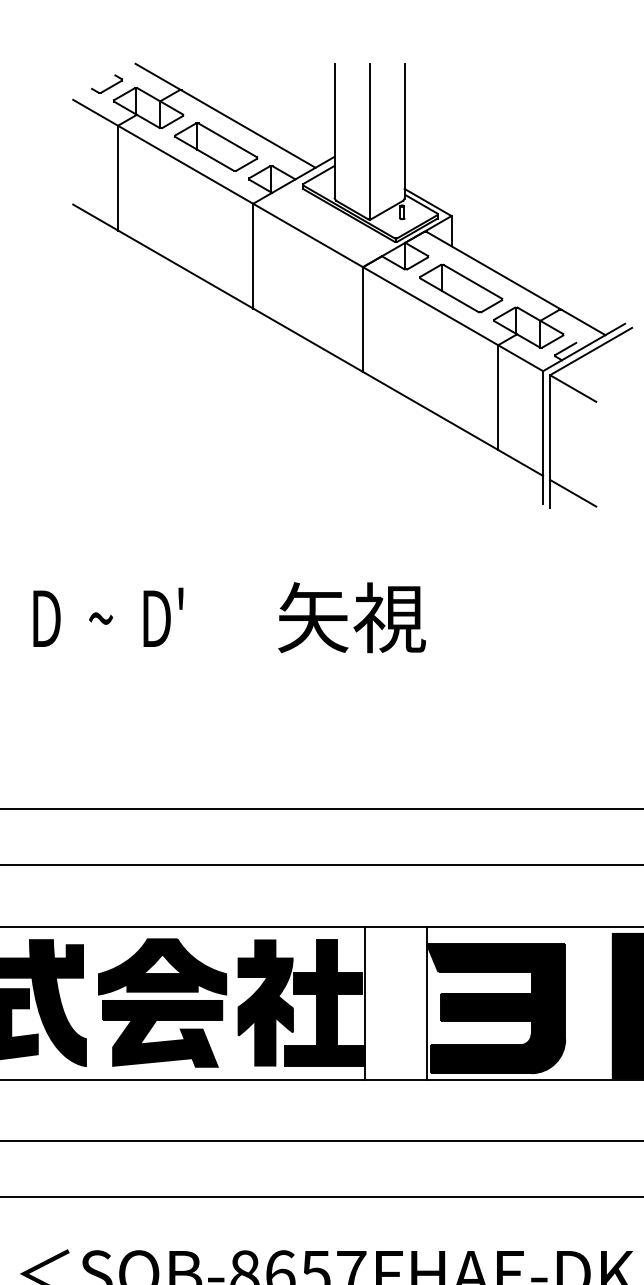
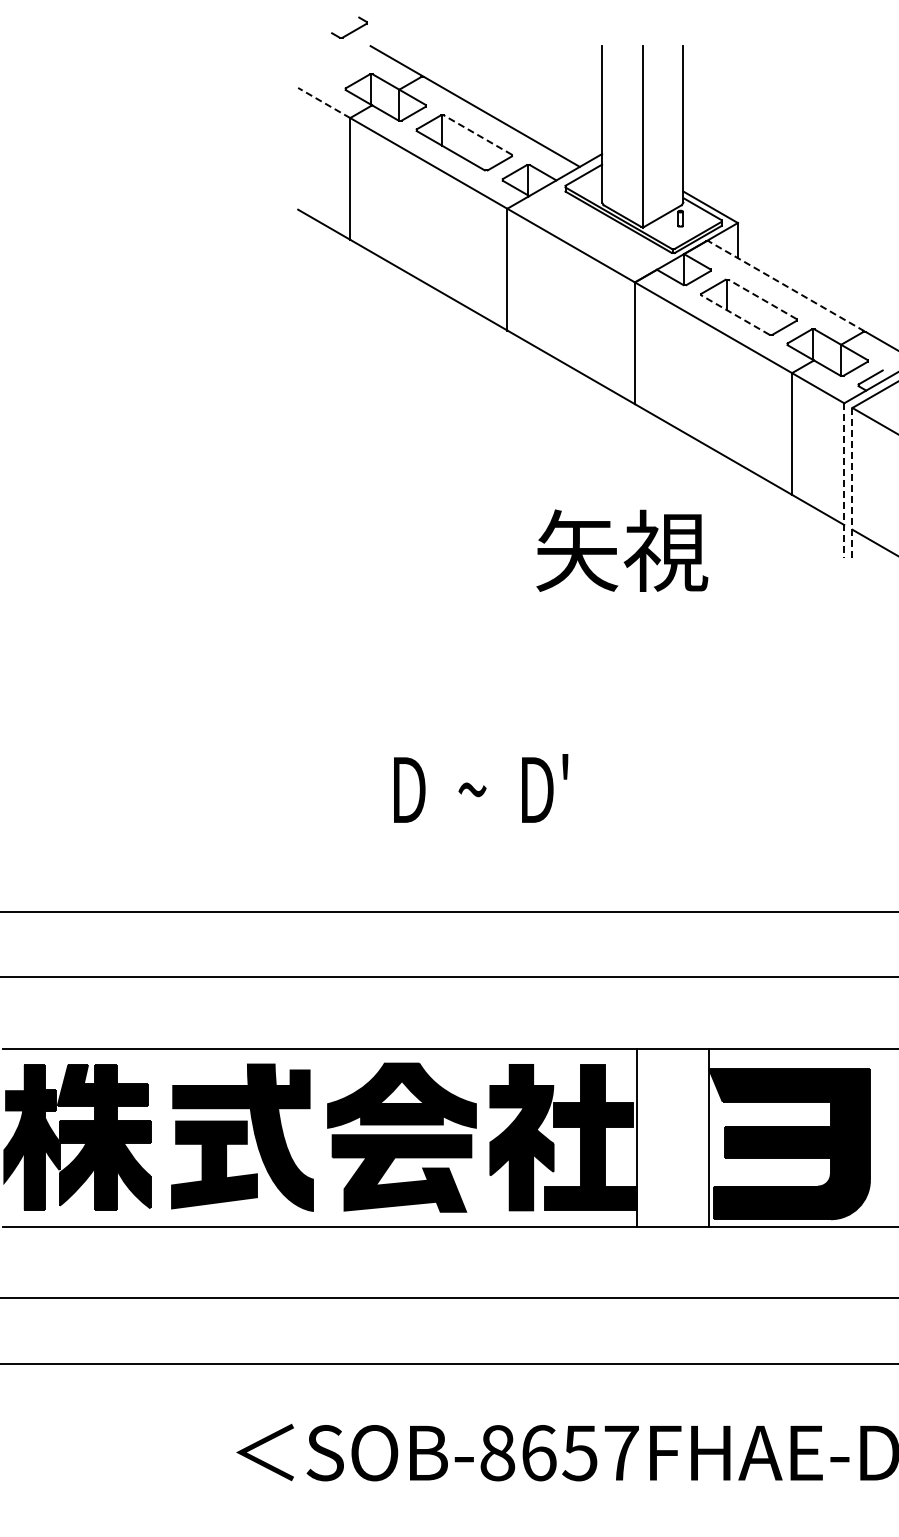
part: (107, 83) -> (349, 27), moved
line: (95, 112) -> (323, 102), solid -> dashed
line: (227, 139) -> (477, 134), solid -> dashed
line: (493, 270) -> (786, 286), solid -> dashed
line: (472, 281) -> (762, 299), solid -> dashed
line: (449, 294) -> (735, 314), solid -> dashed
line: (543, 437) -> (844, 480), solid -> dashed
line: (550, 441) -> (852, 485), solid -> dashed
text: (108, 617) -> (481, 788), moved
text: (352, 617) -> (622, 550), moved

